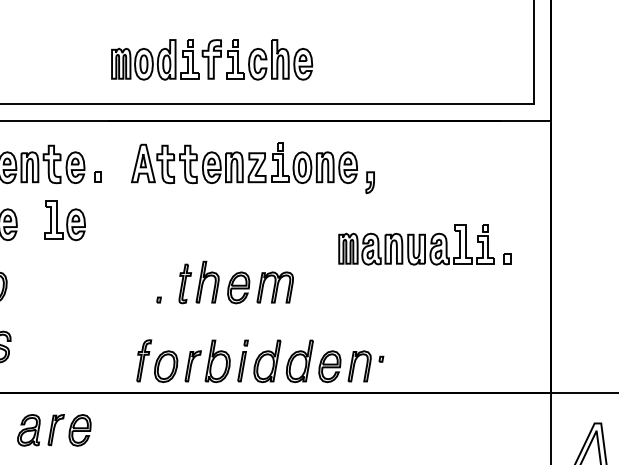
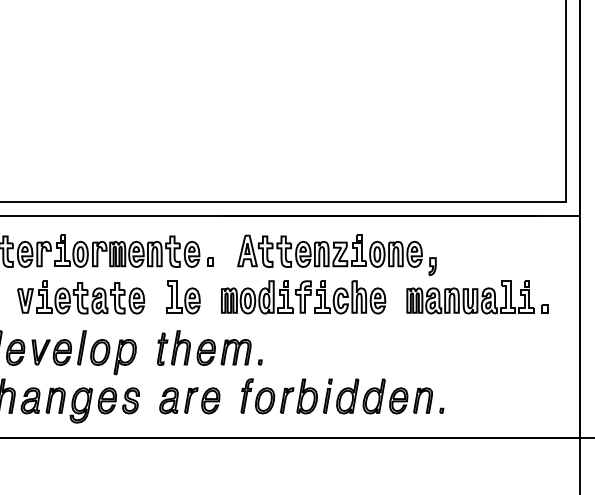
part: (212, 60) -> (303, 297), moved
part: (425, 245) -> (477, 297), moved
part: (236, 281) -> (204, 347), moved
part: (253, 361) -> (336, 396), moved
part: (53, 429) -> (189, 400), moved

